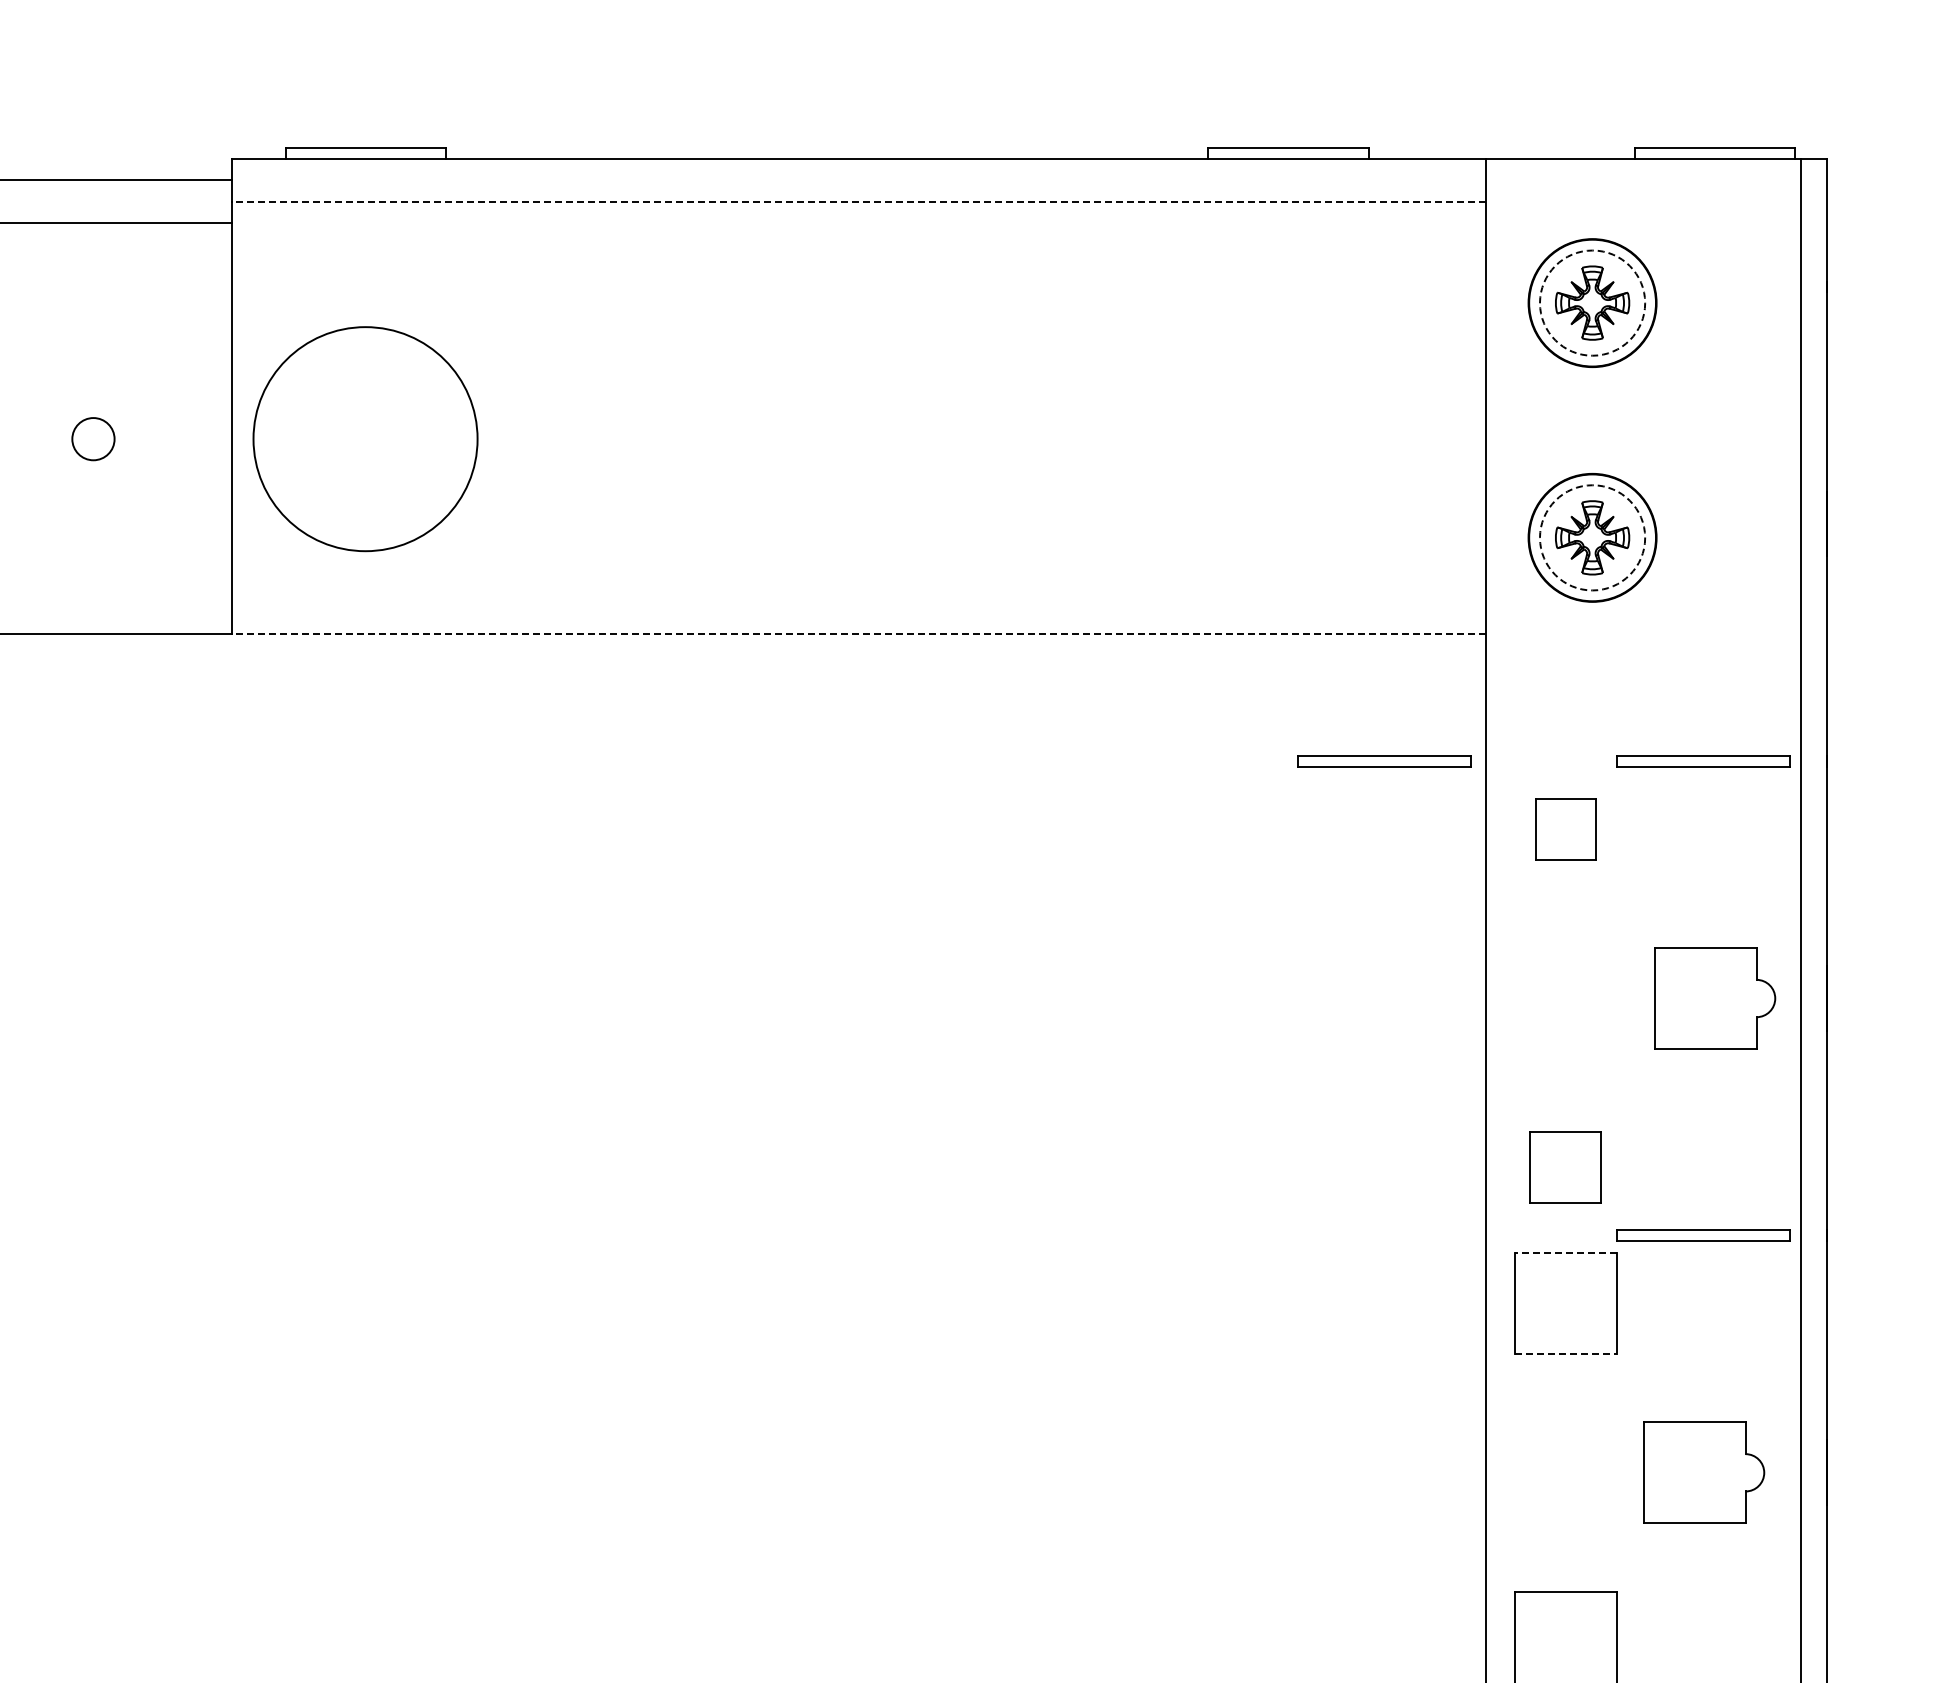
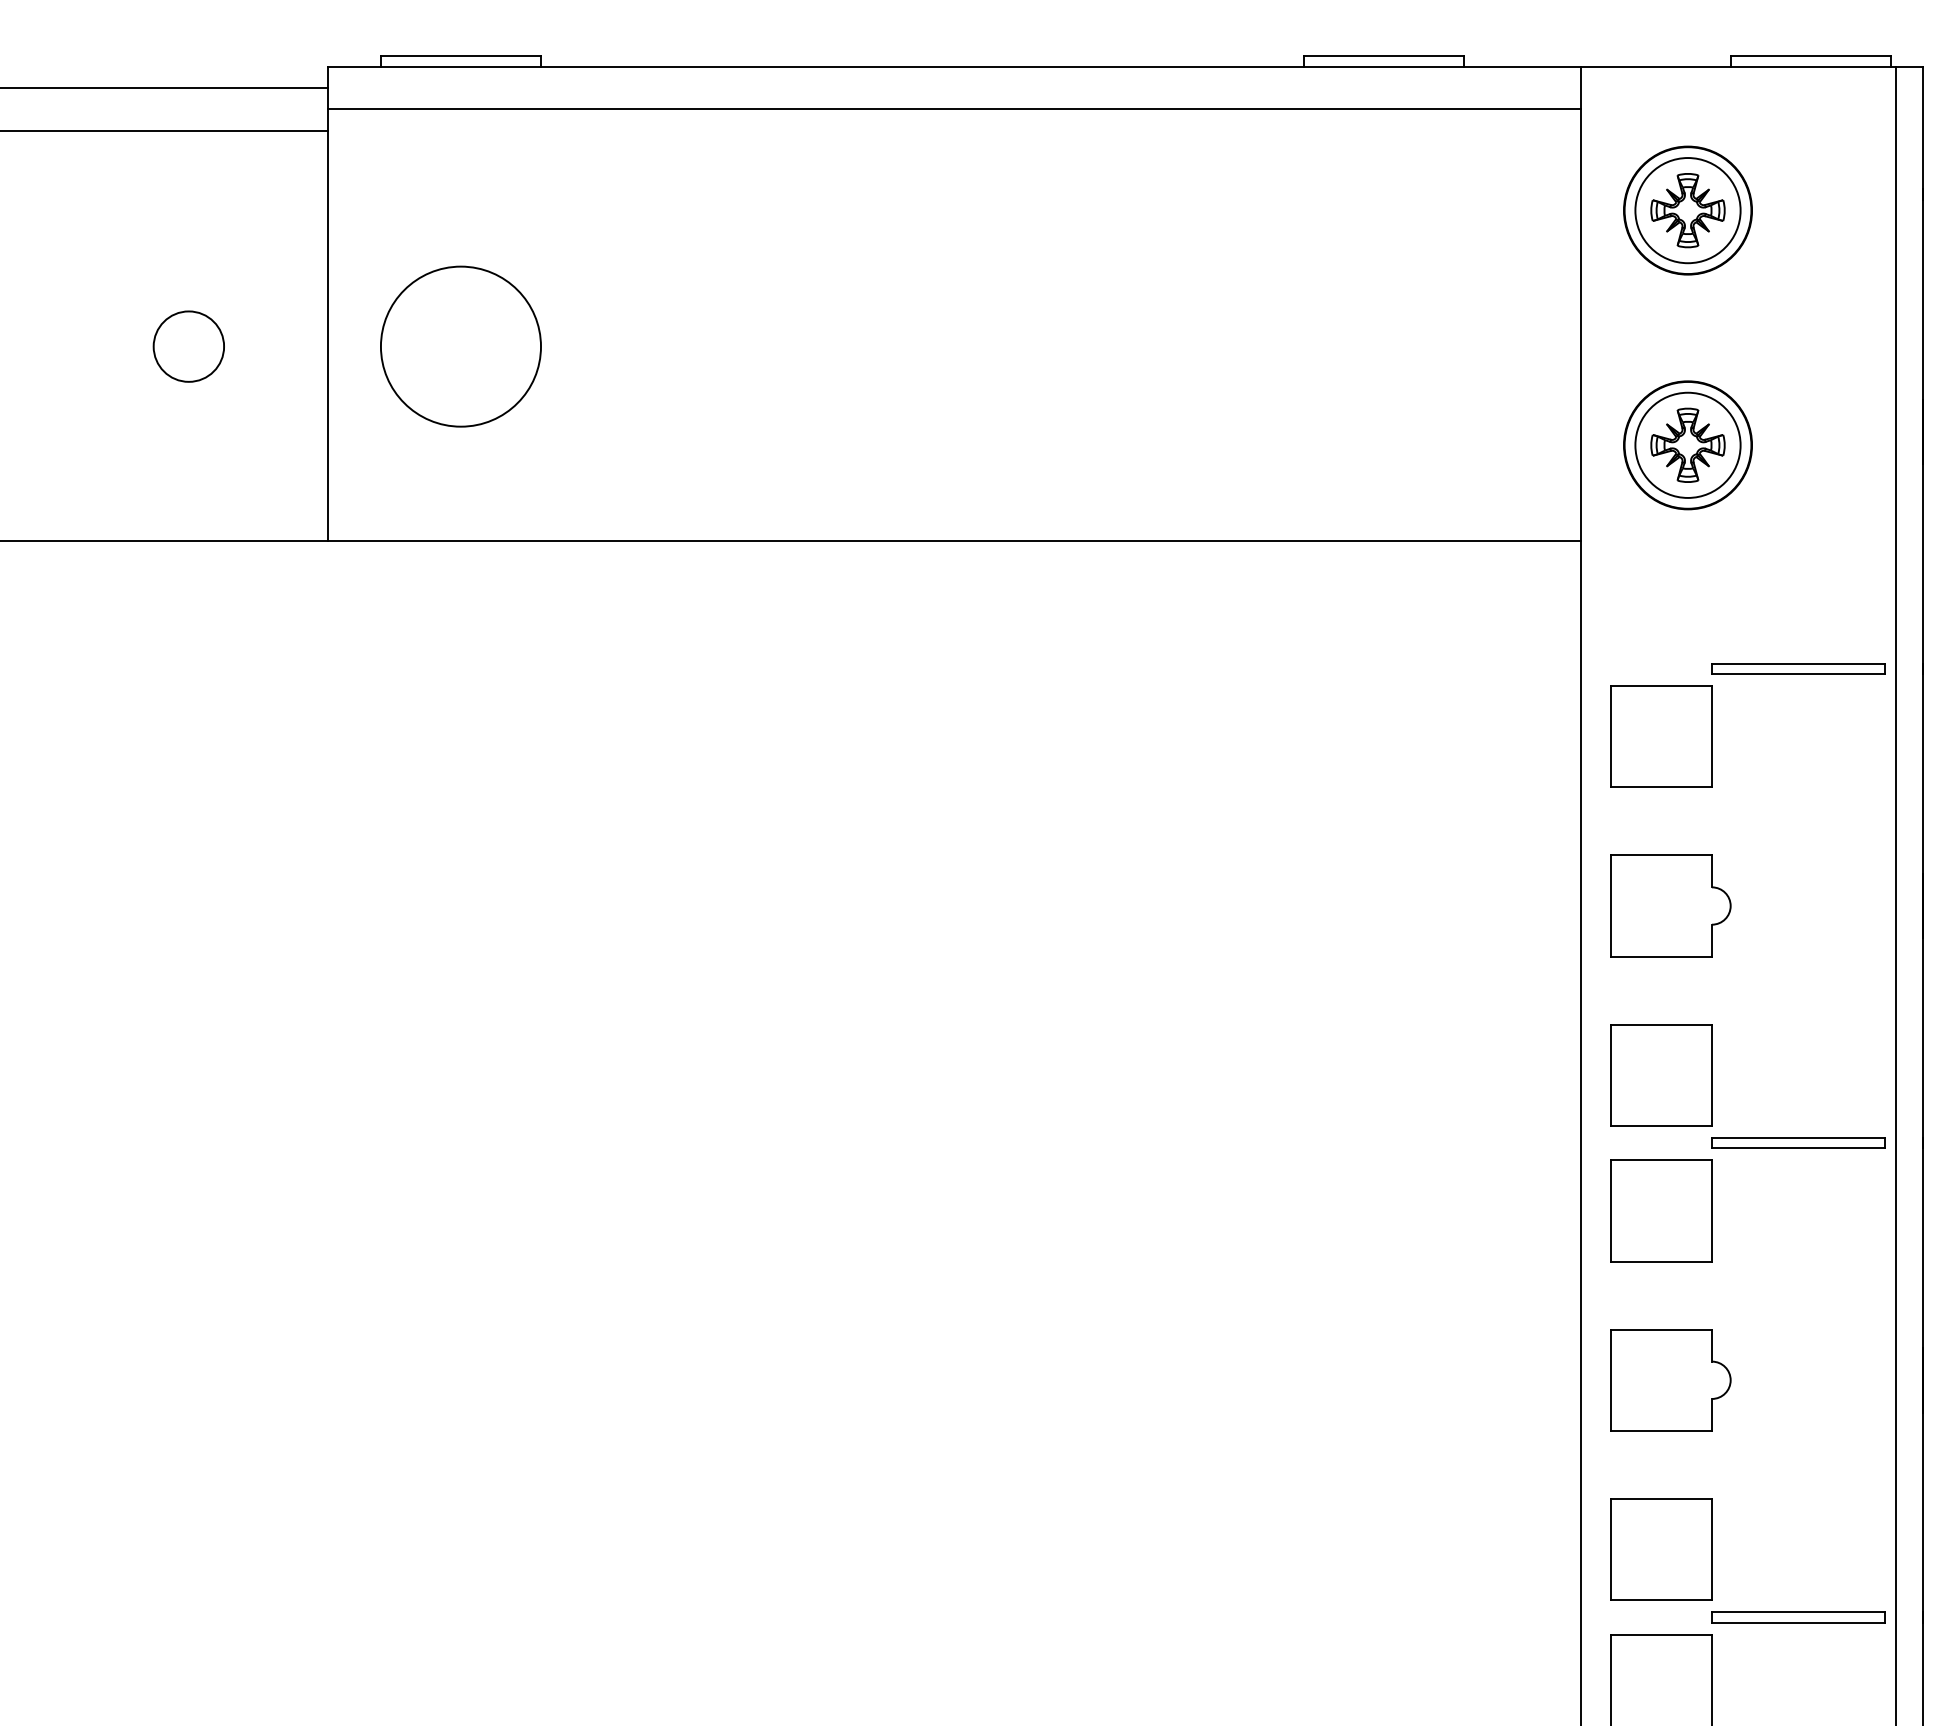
line: (859, 202) -> (954, 109), dashed -> solid
circle: (1592, 303) -> (1687, 210), dashed -> solid
circle: (93, 439) -> (188, 346), size x1.67
circle: (365, 439) -> (460, 346), size x0.71
circle: (1592, 537) -> (1687, 444), dashed -> solid
line: (859, 634) -> (954, 541), dashed -> solid
part: (1384, 761) -> (1479, 668), removed
part: (1566, 829) -> (1661, 736), size x1.67
part: (1715, 998) -> (1670, 905), moved
part: (1566, 1168) -> (1661, 1075), size x1.43
line: (1566, 1253) -> (1661, 1160), dashed -> solid
line: (1566, 1354) -> (1661, 1261), dashed -> solid
part: (1704, 1473) -> (1670, 1380), moved

